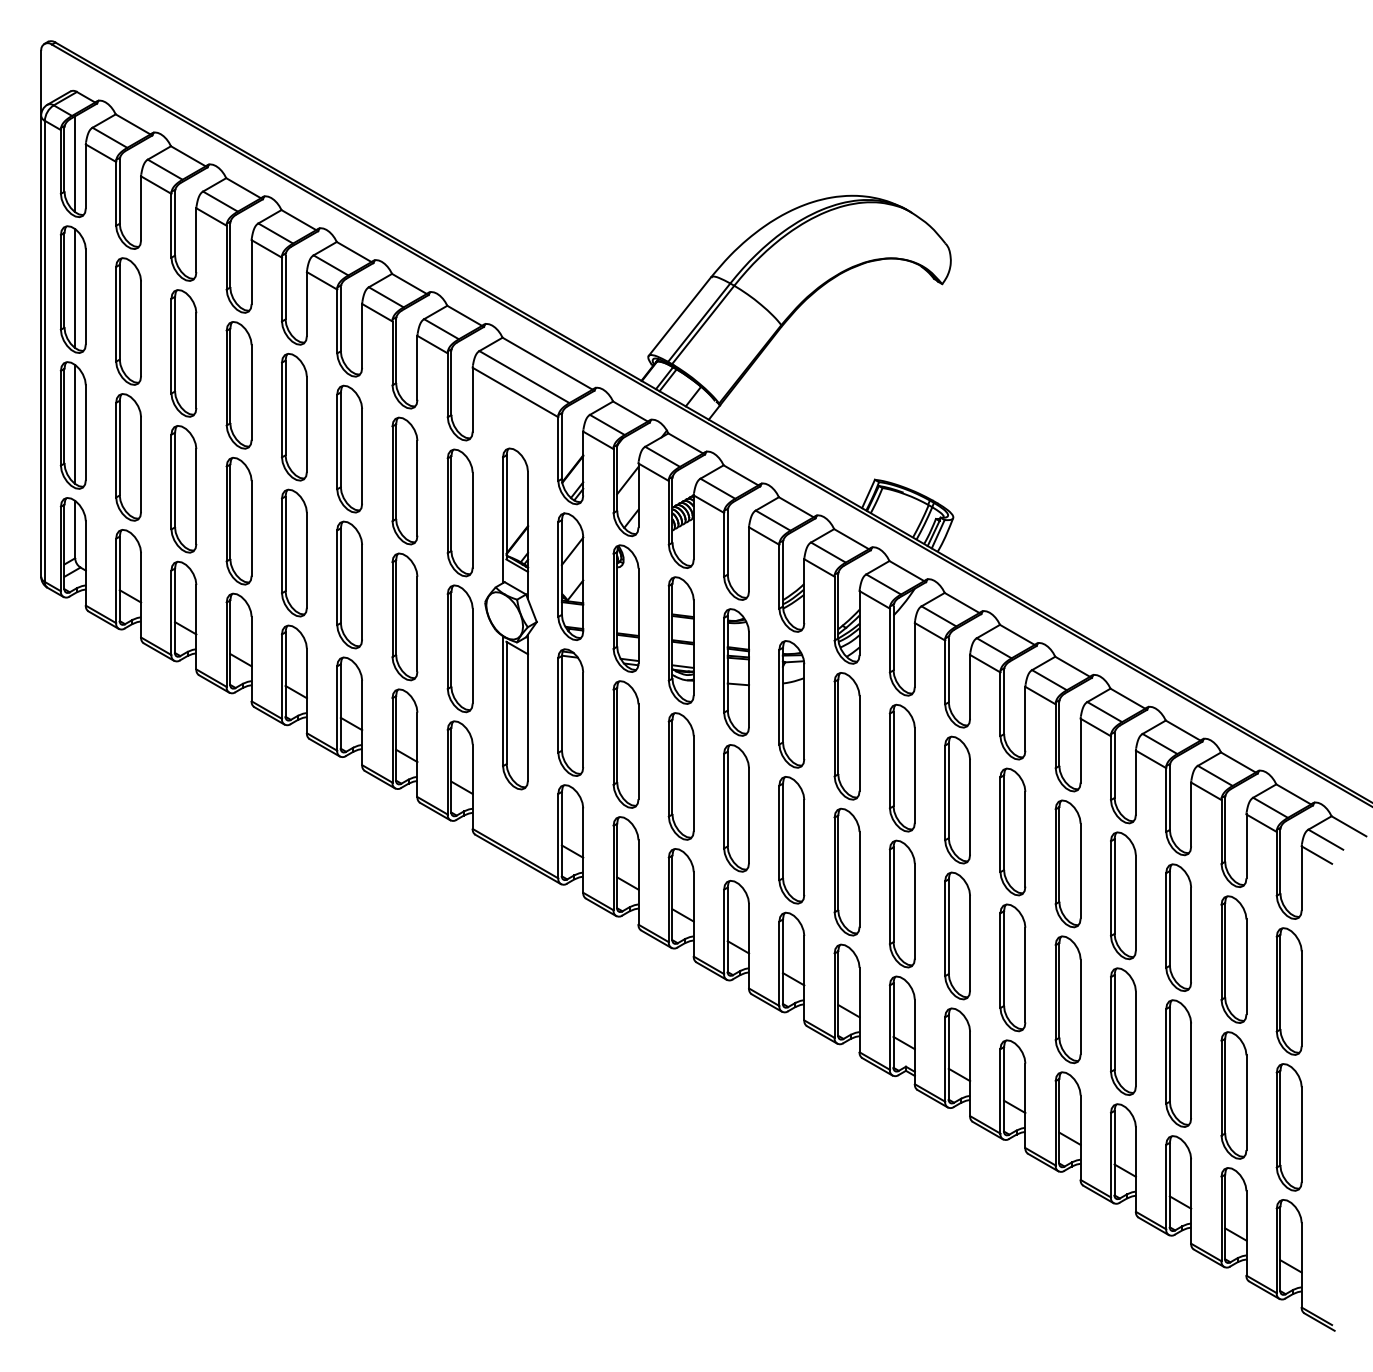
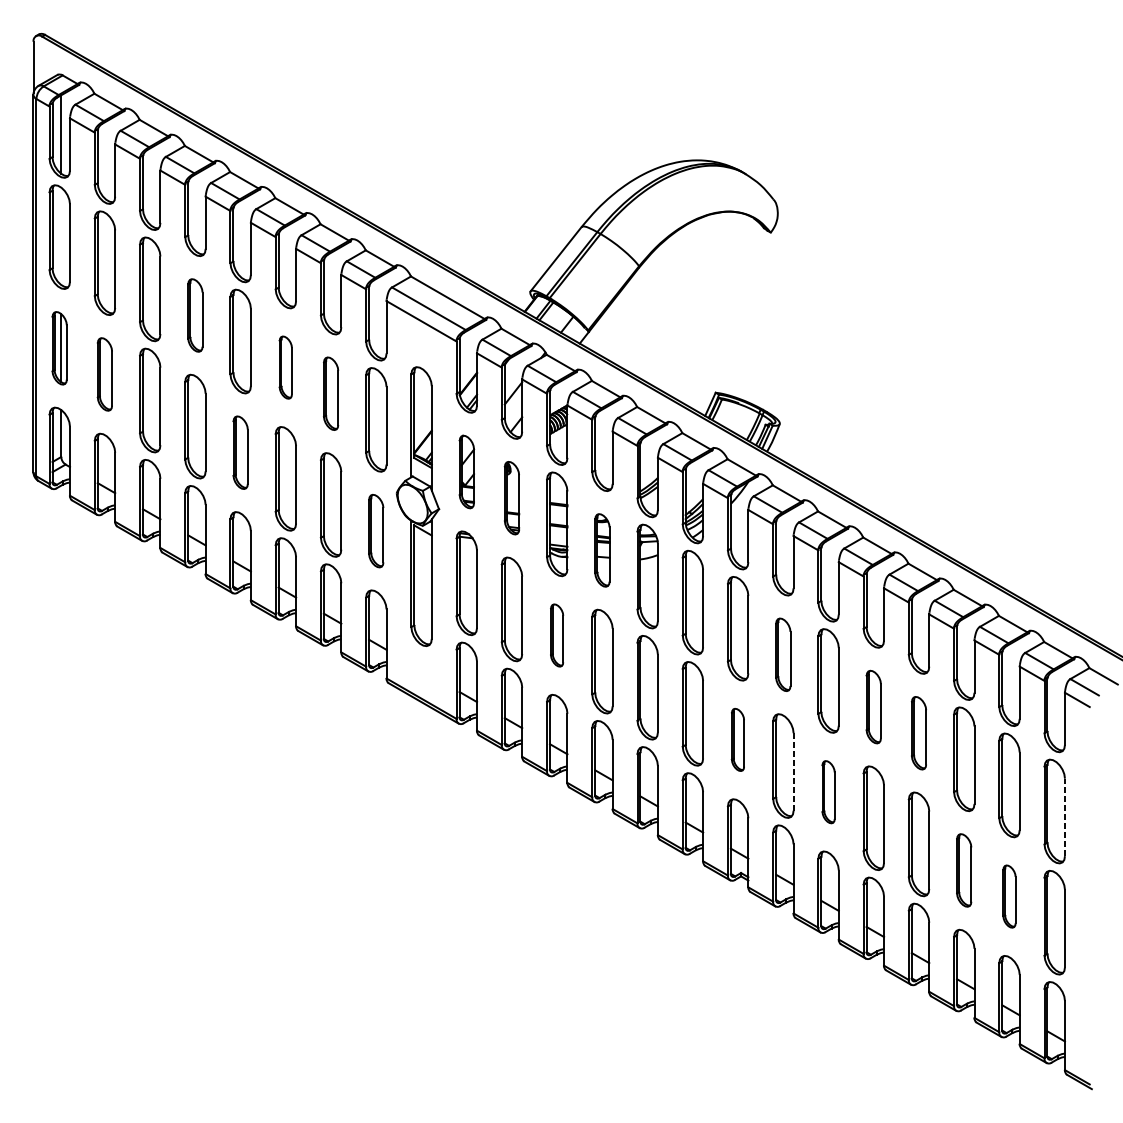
line: (75, 288) -> (61, 236), removed
part: (238, 385) -> (194, 315), size x0.7
part: (72, 425) -> (59, 348), size x0.7
part: (349, 448) -> (285, 367), size x0.6
part: (128, 457) -> (104, 374), size x0.7
part: (404, 480) -> (330, 393), size x0.7
part: (294, 552) -> (240, 452), size x0.7
part: (570, 576) -> (466, 471), size x0.7
part: (625, 608) -> (511, 498), size x0.7
part: (459, 648) -> (375, 530), size x0.7
part: (736, 672) -> (602, 550), size x0.7
part: (680, 776) -> (556, 635), size x0.6
part: (957, 799) -> (783, 654), size x0.7
part: (1067, 863) -> (873, 706), size x0.7
part: (1123, 895) -> (919, 732), size x0.7
part: (901, 903) -> (737, 739), size x0.6
line: (970, 942) -> (793, 771), solid -> dashed
part: (1012, 967) -> (828, 791), size x0.6
line: (1301, 998) -> (1064, 817), solid -> dashed
part: (1178, 1063) -> (964, 870), size x0.7
part: (1233, 1095) -> (1009, 896), size x0.6

